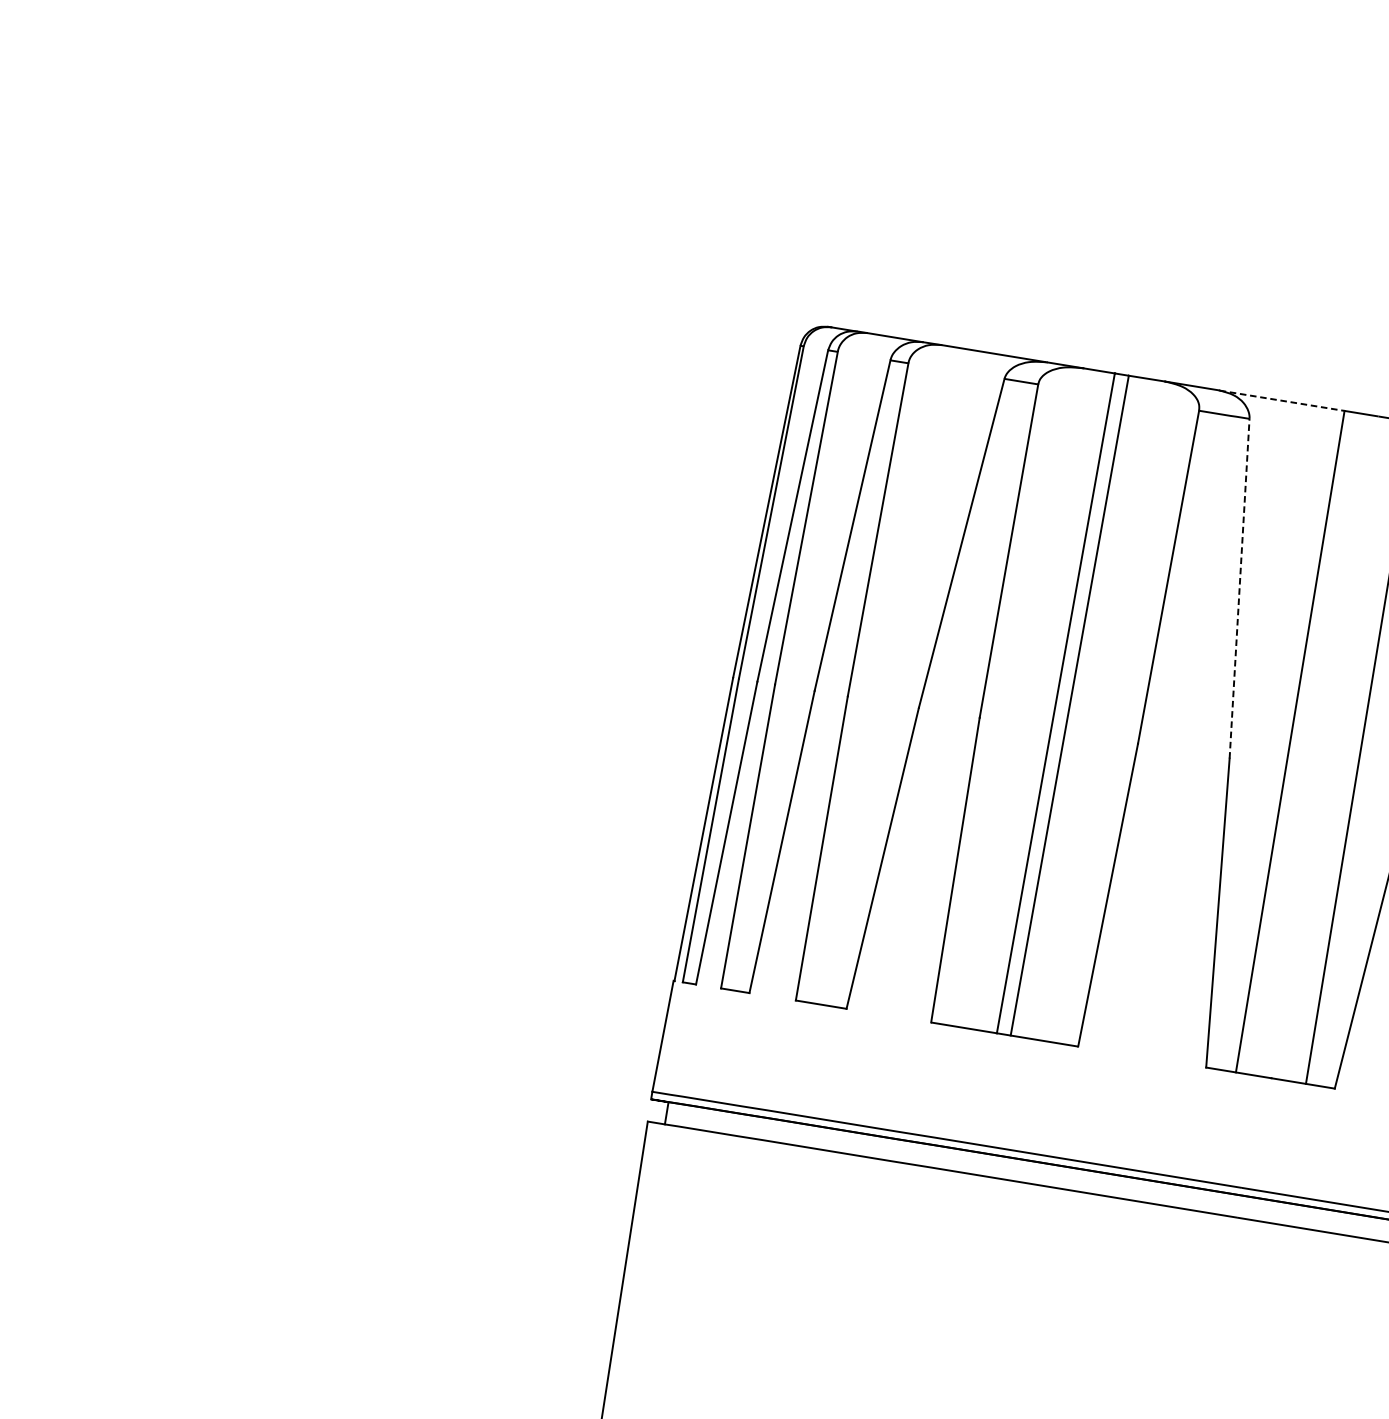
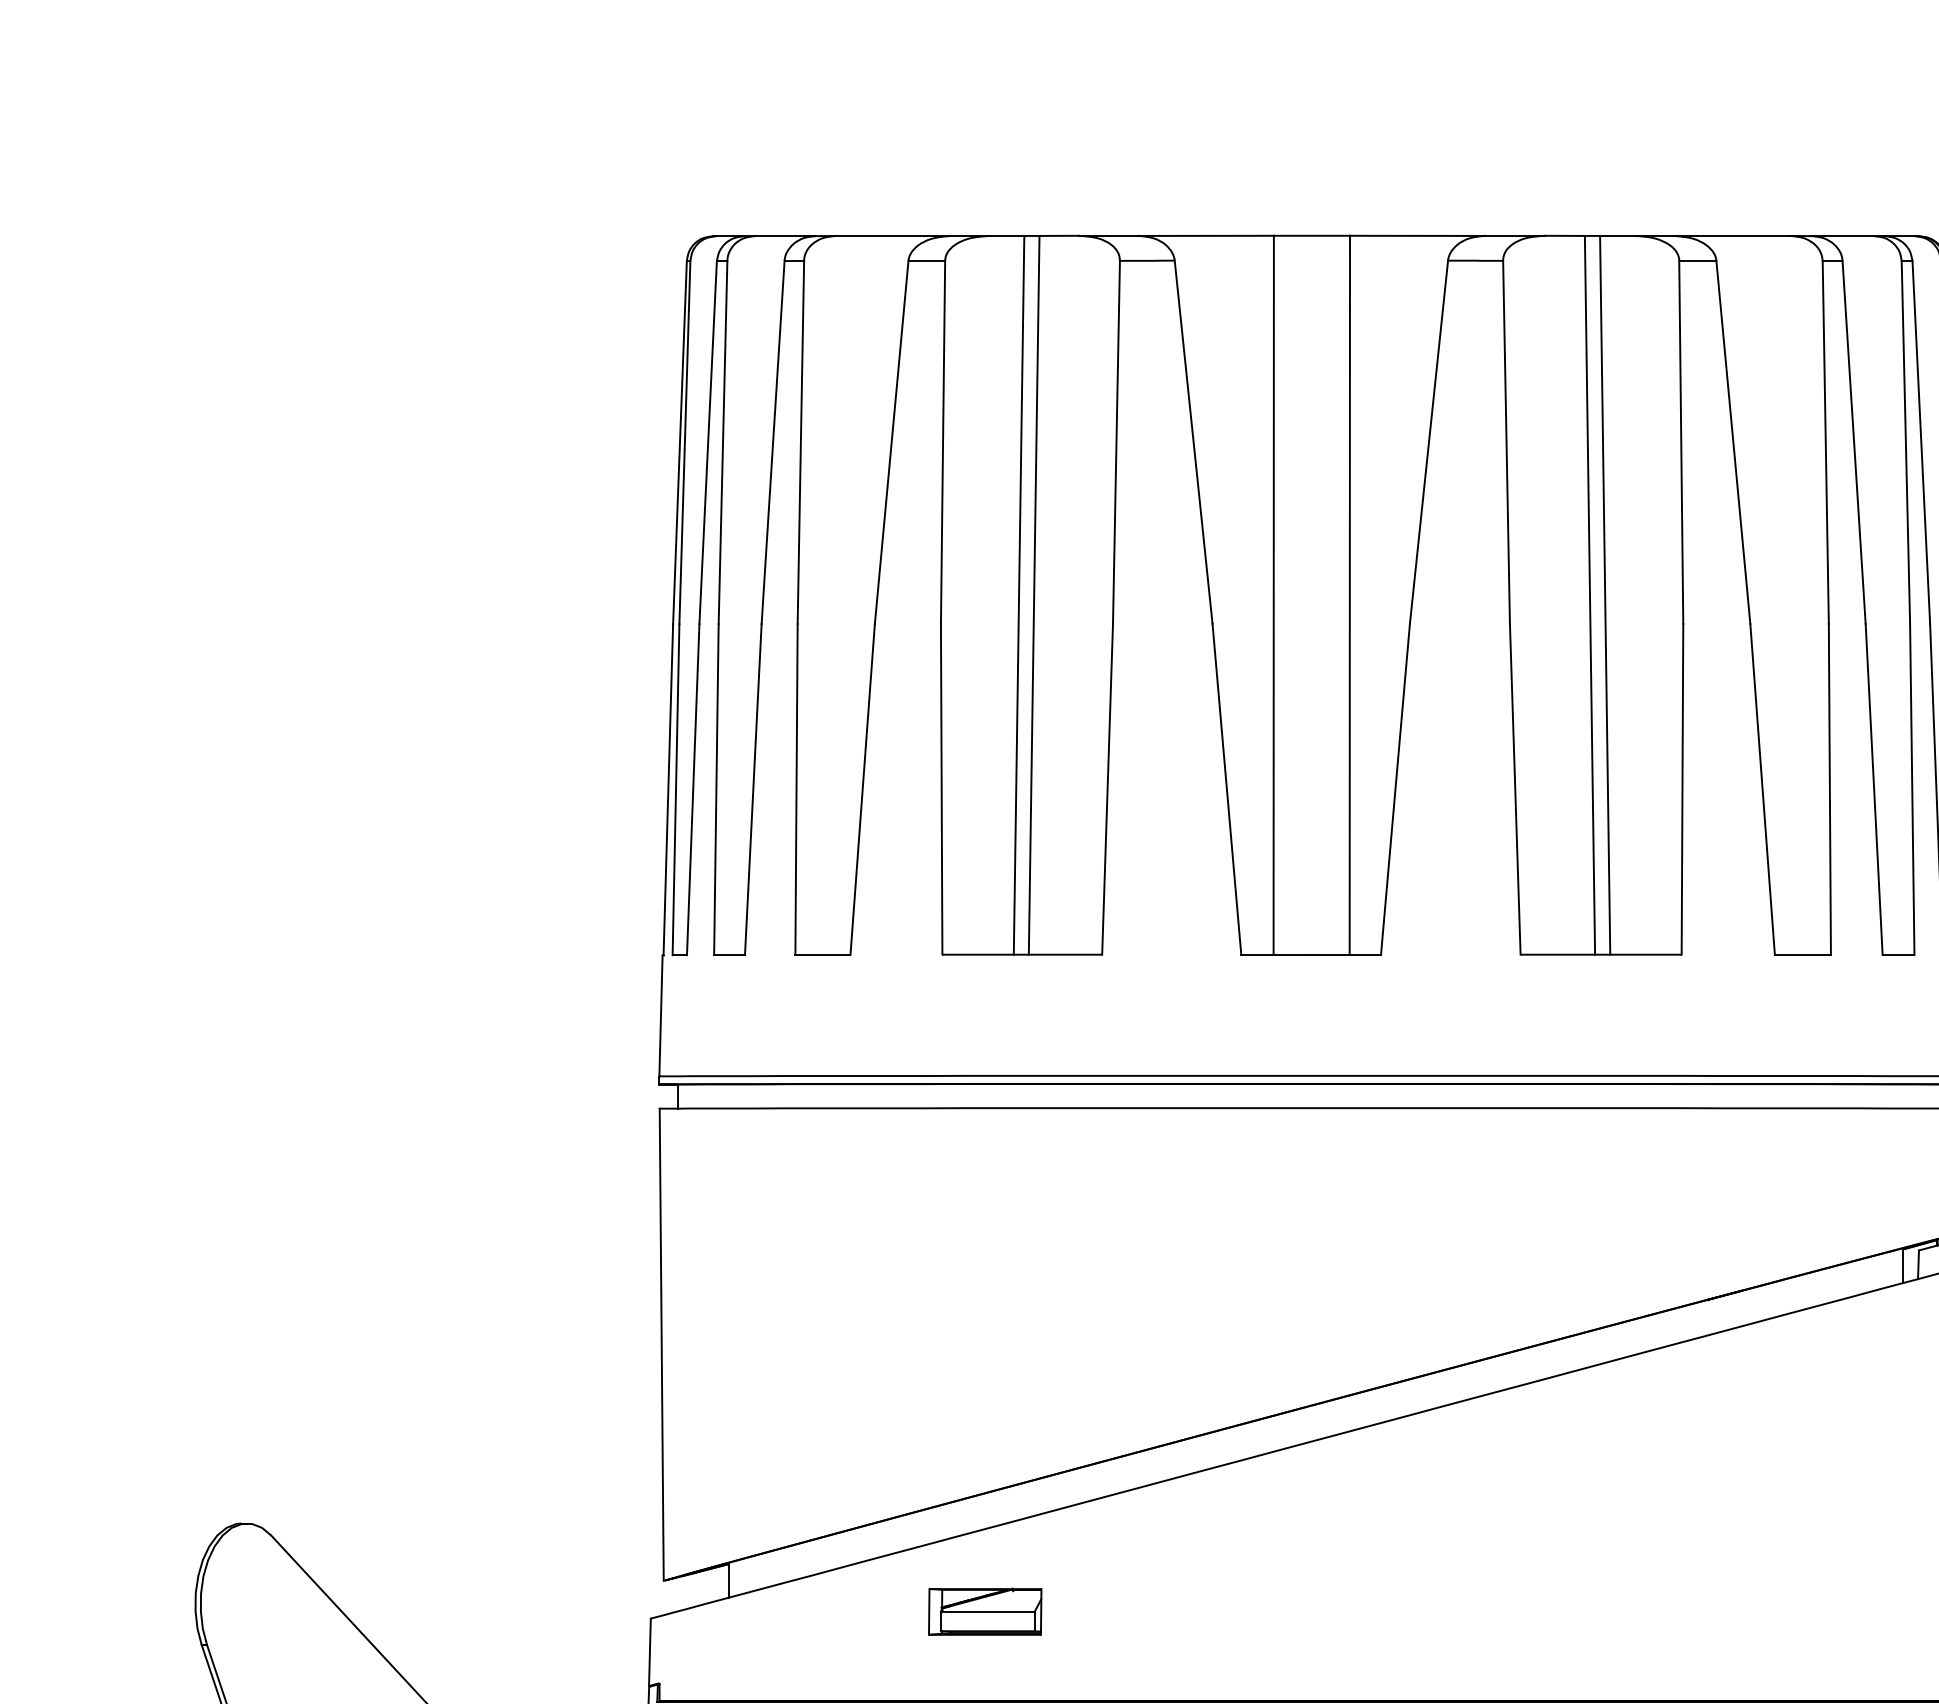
line: (1282, 400) -> (1206, 235), dashed -> solid
line: (1239, 588) -> (1193, 441), dashed -> solid

